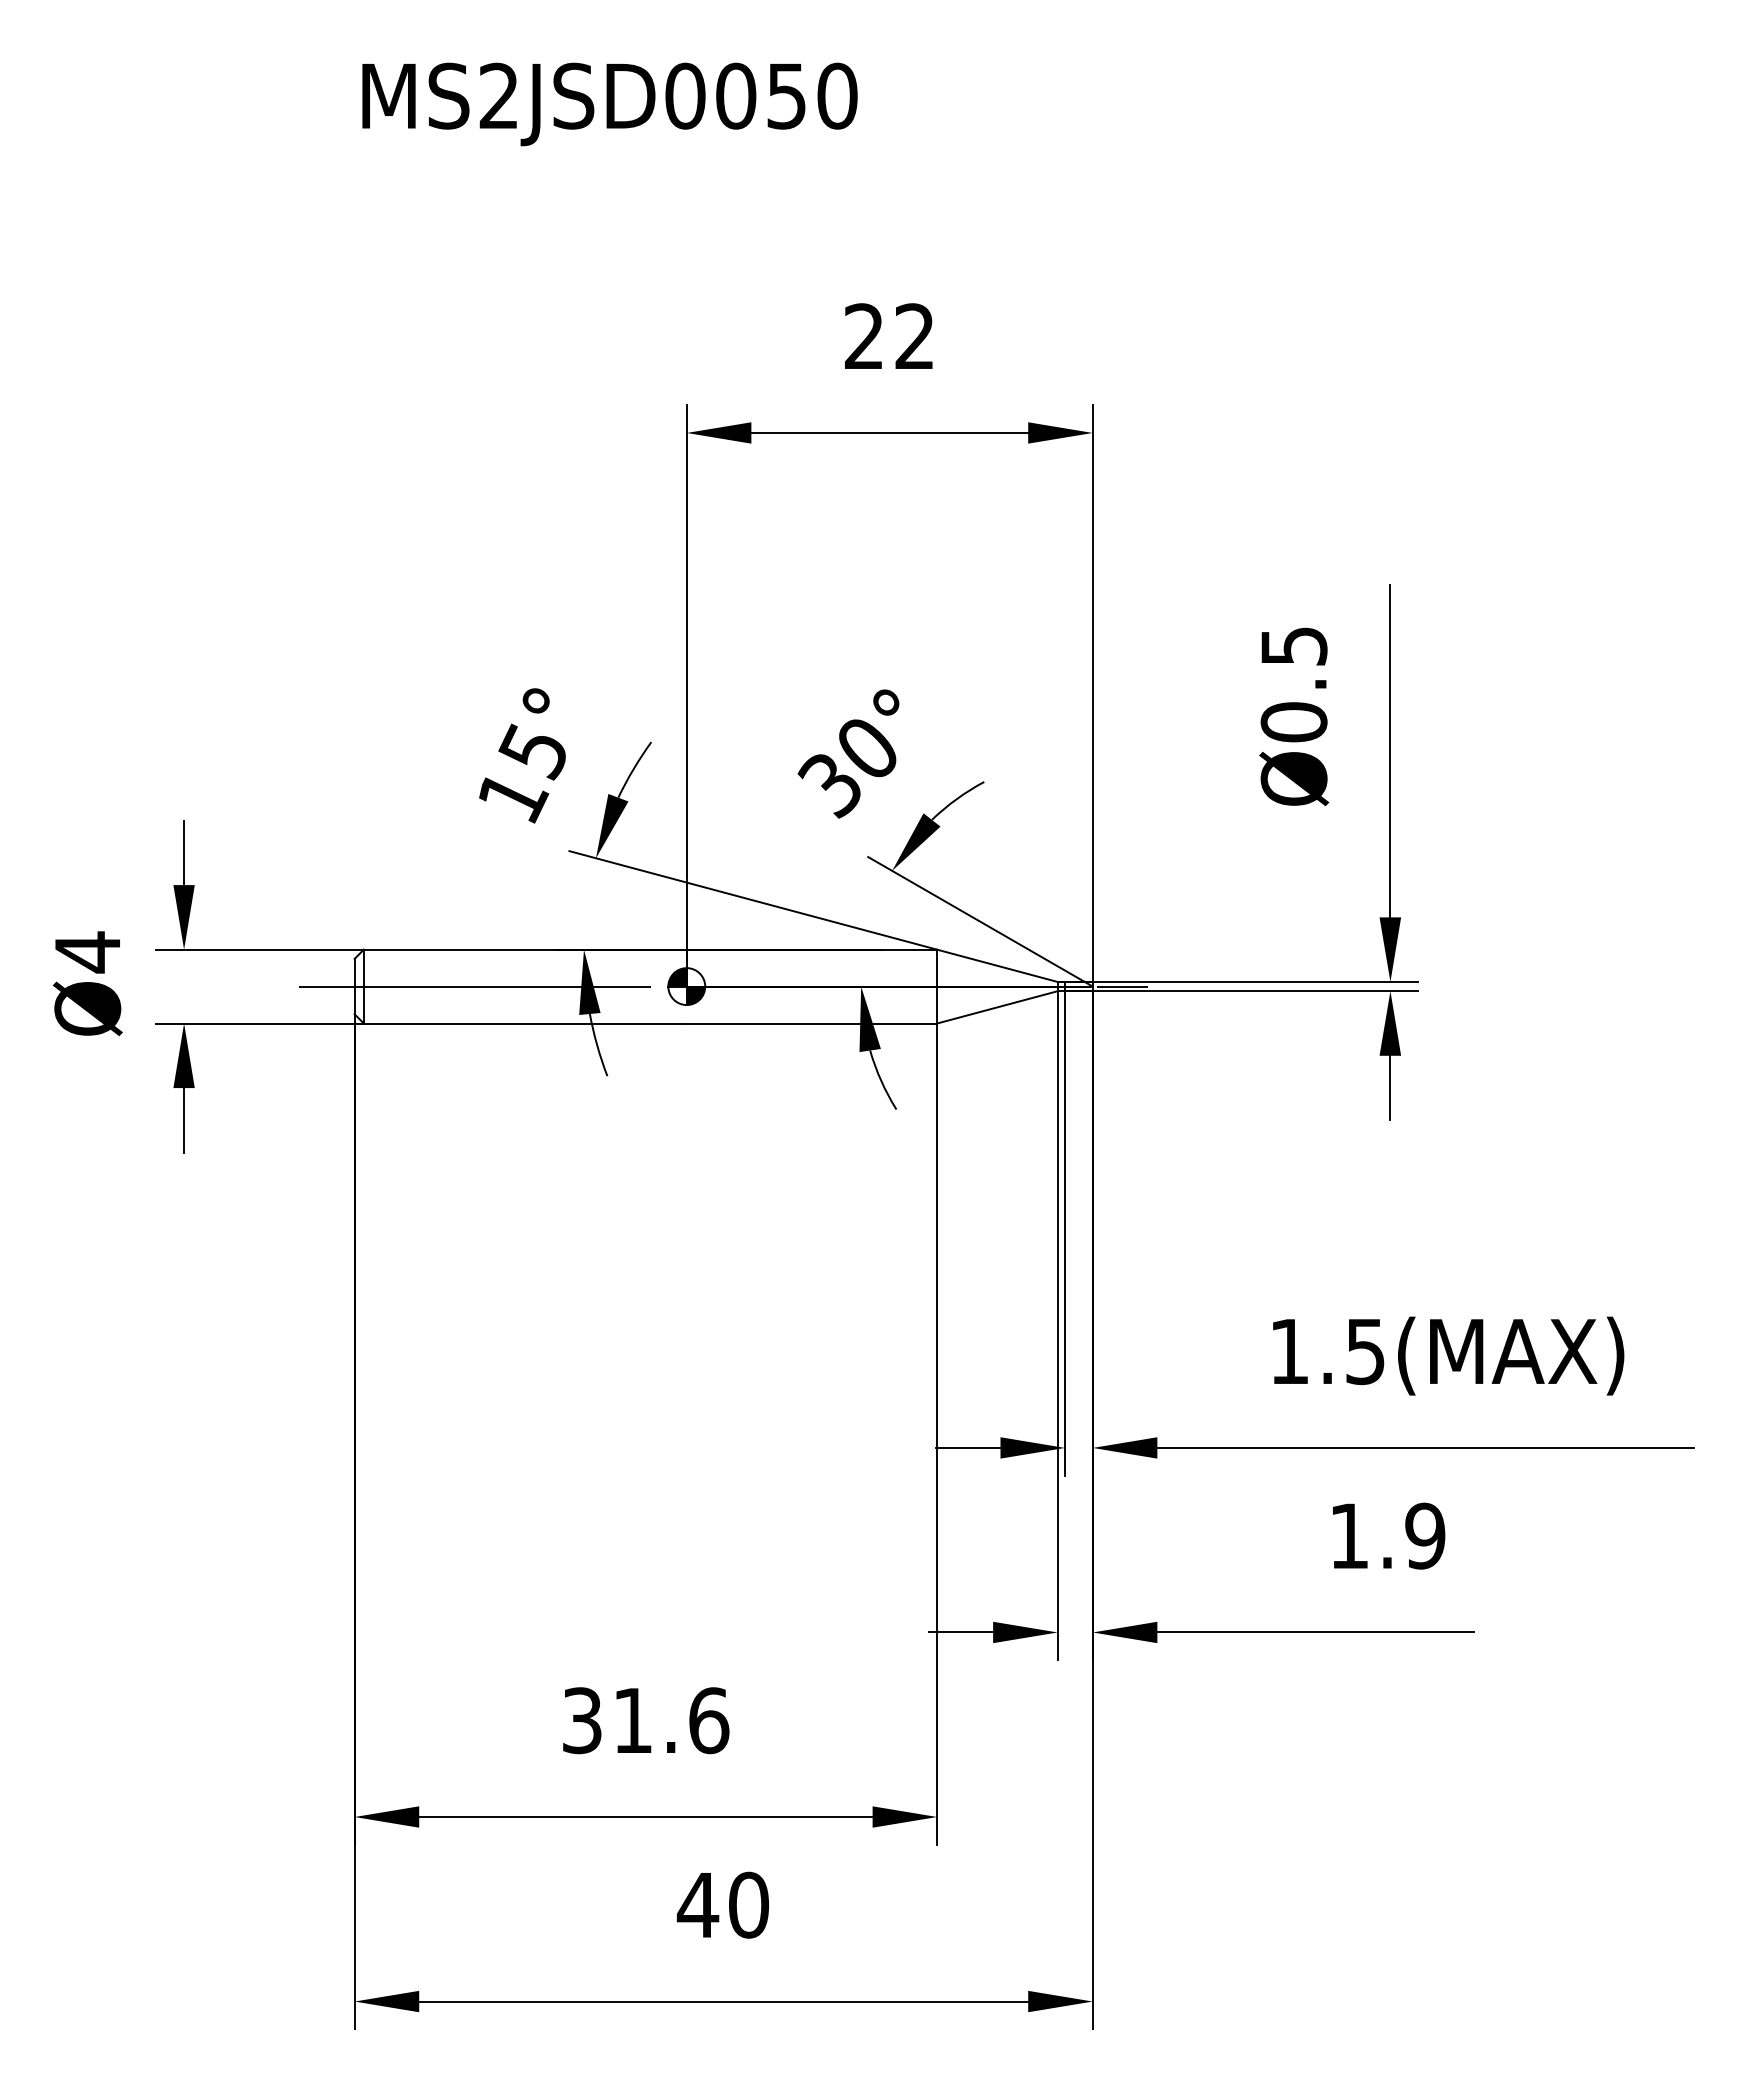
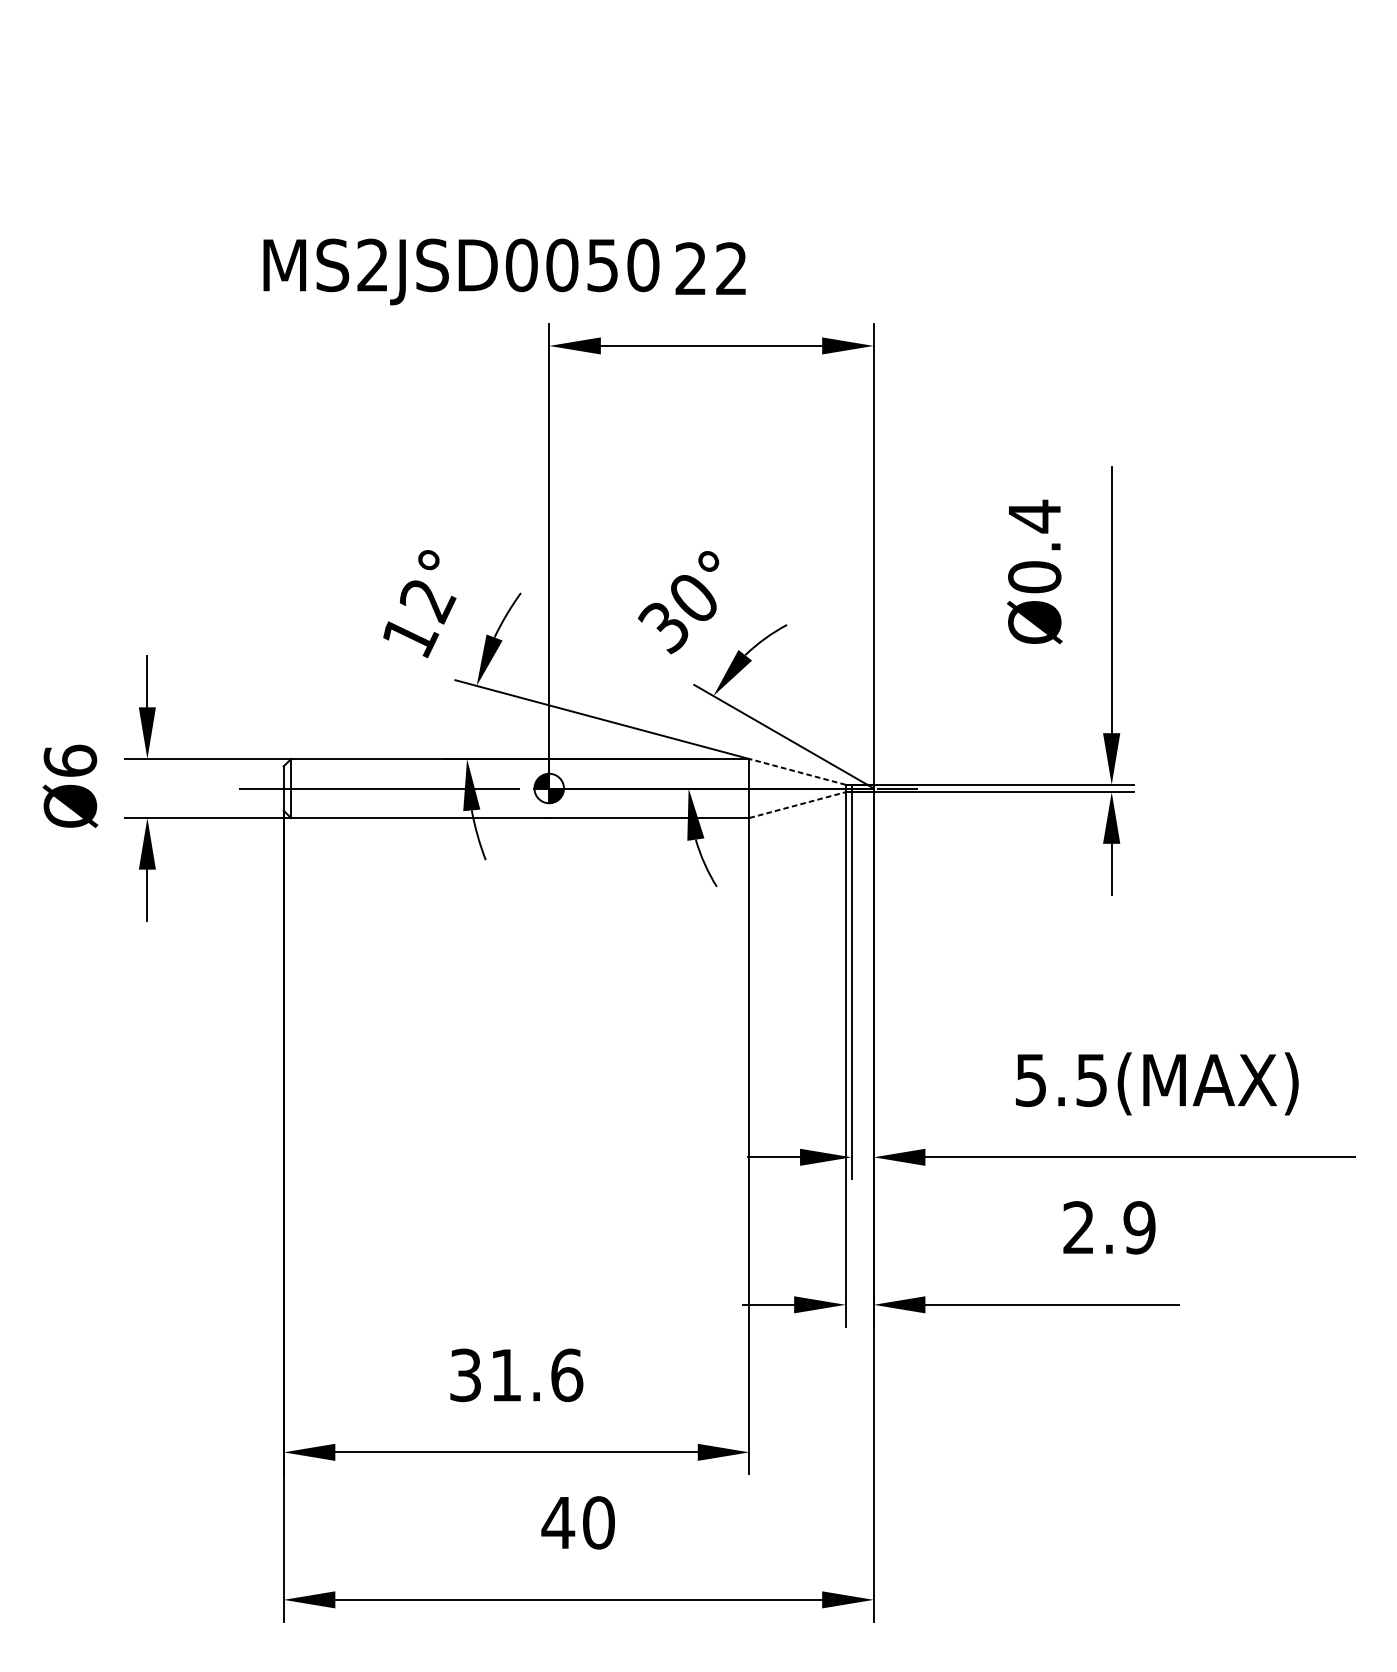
text: (609, 104) -> (461, 272), moved
text: (1294, 646) -> (1035, 516), Ø0.5 -> Ø0.4
text: (534, 752) -> (427, 601), 15° -> 12°
text: (87, 952) -> (70, 761), Ø4 -> Ø6
line: (996, 965) -> (796, 771), solid -> dashed
line: (997, 1007) -> (797, 805), solid -> dashed
text: (1289, 1352) -> (1031, 1081), 1.5(MAX) -> 5.5(MAX)
text: (1348, 1535) -> (1078, 1227), 1.9 -> 2.9

